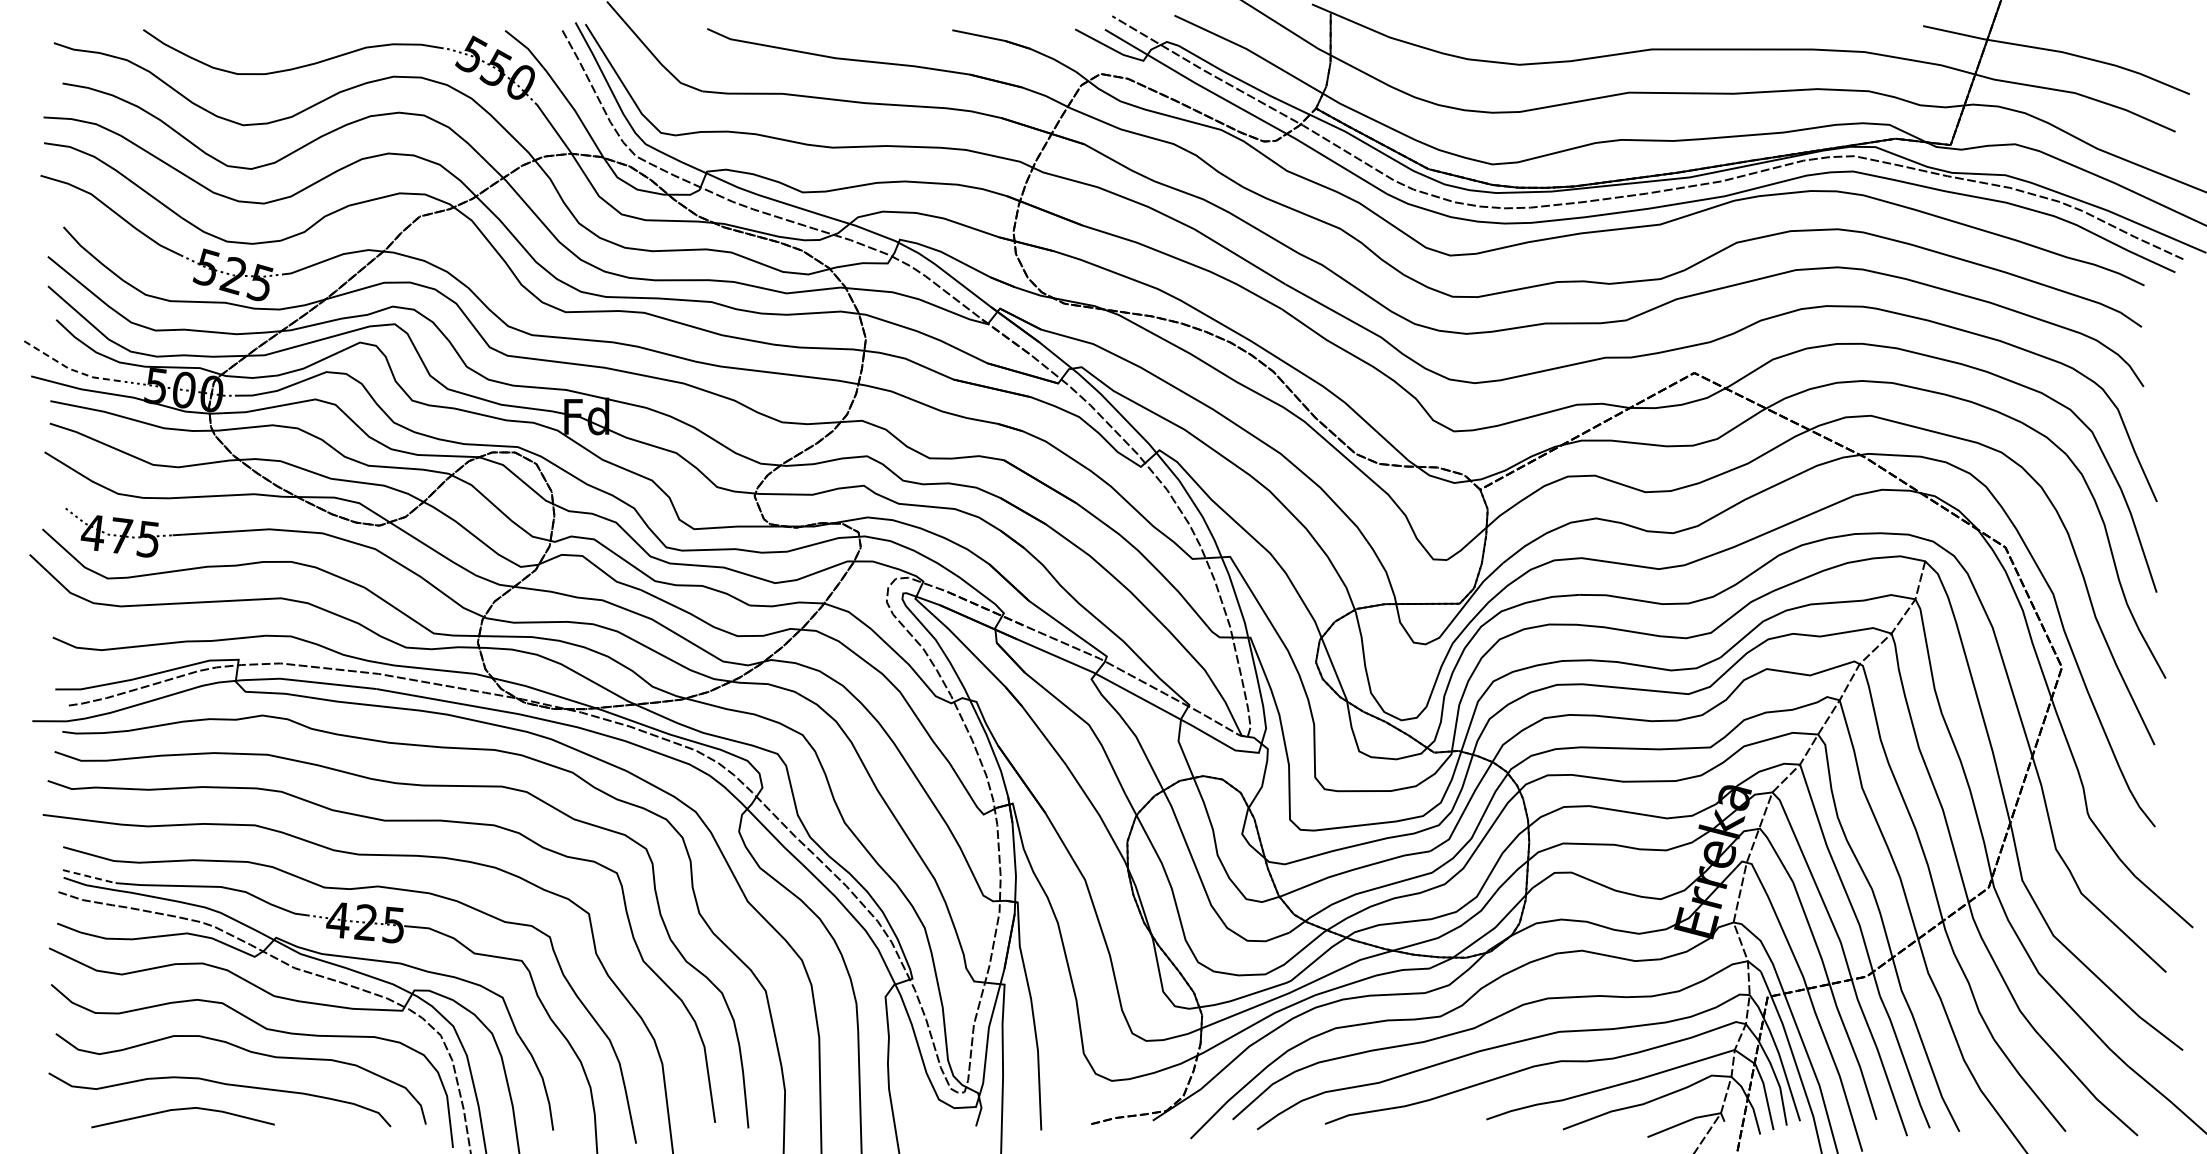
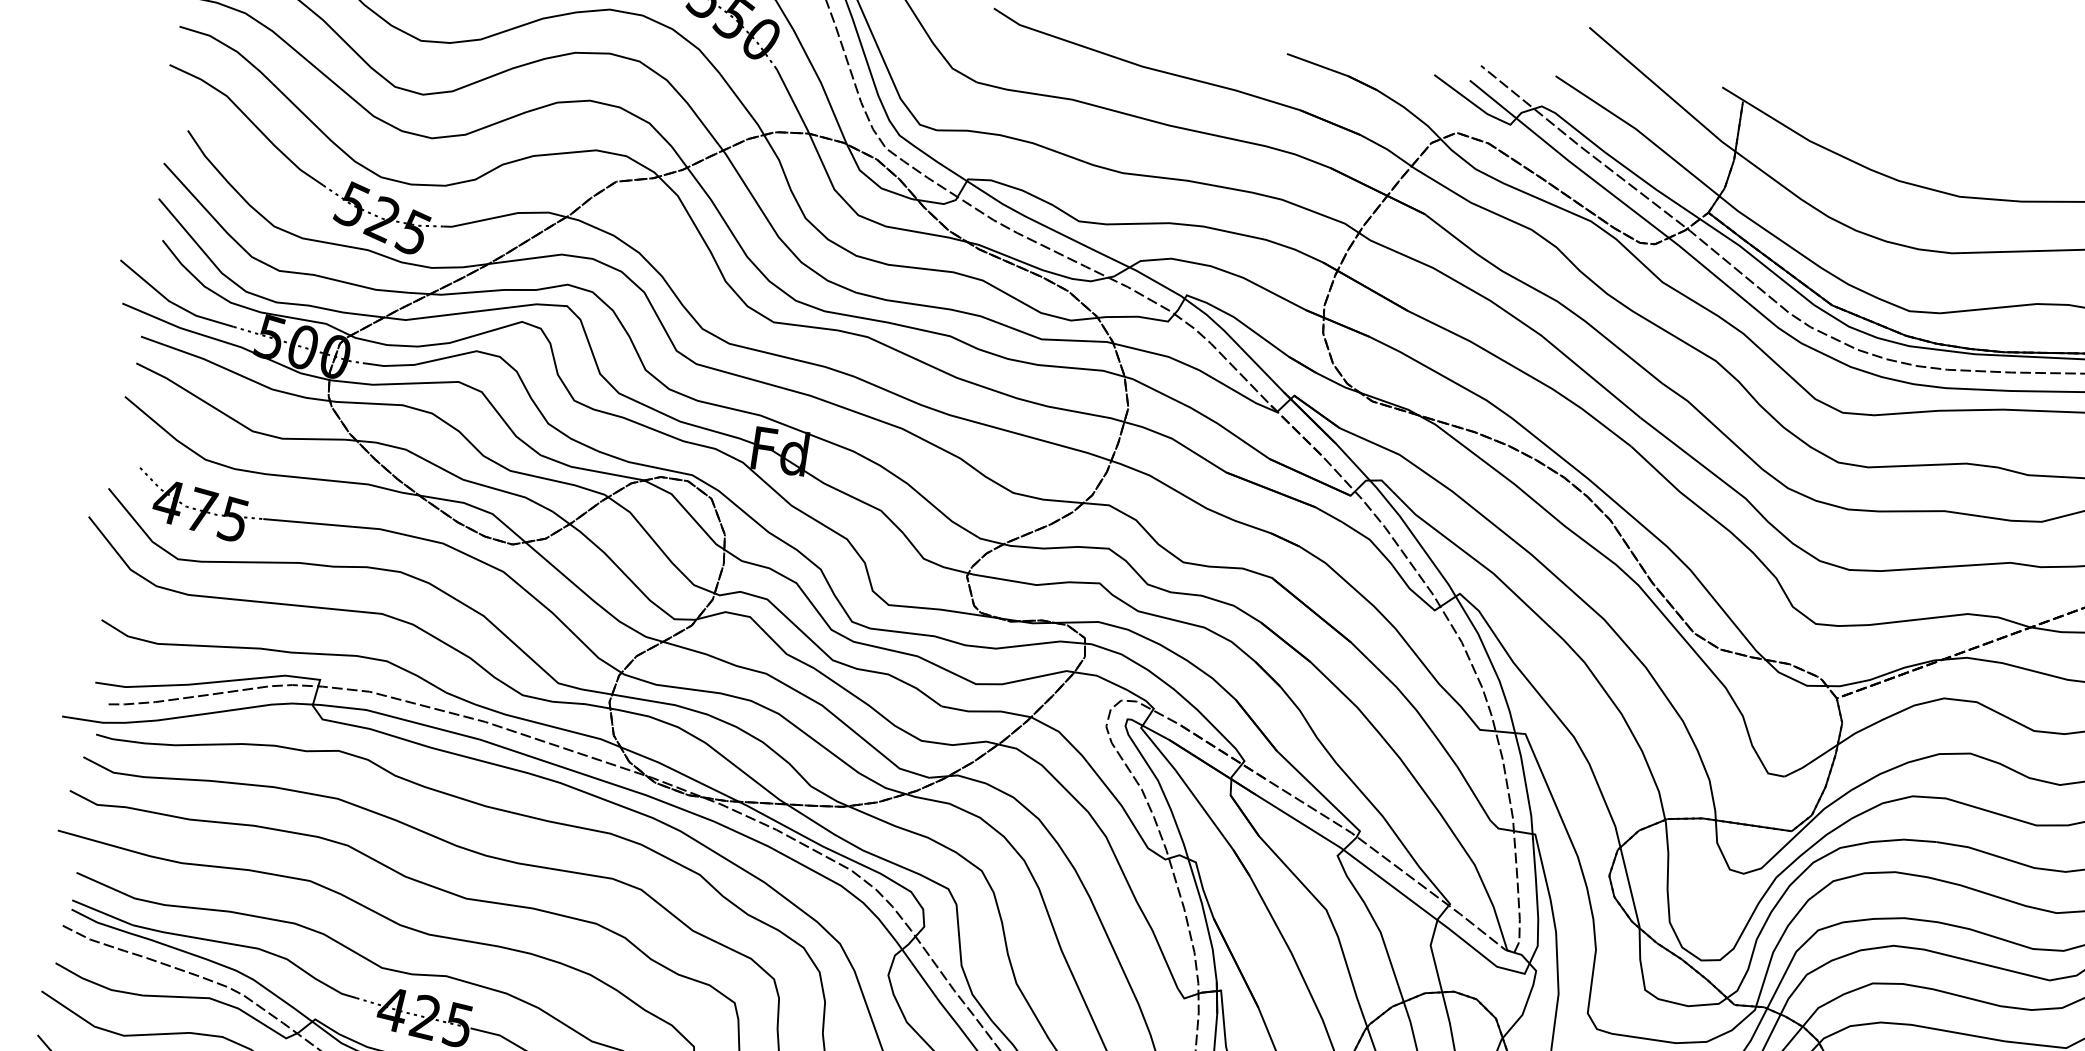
line: (71, 369) -> (171, 302), dashed -> solid
line: (89, 876) -> (102, 912), dashed -> solid

